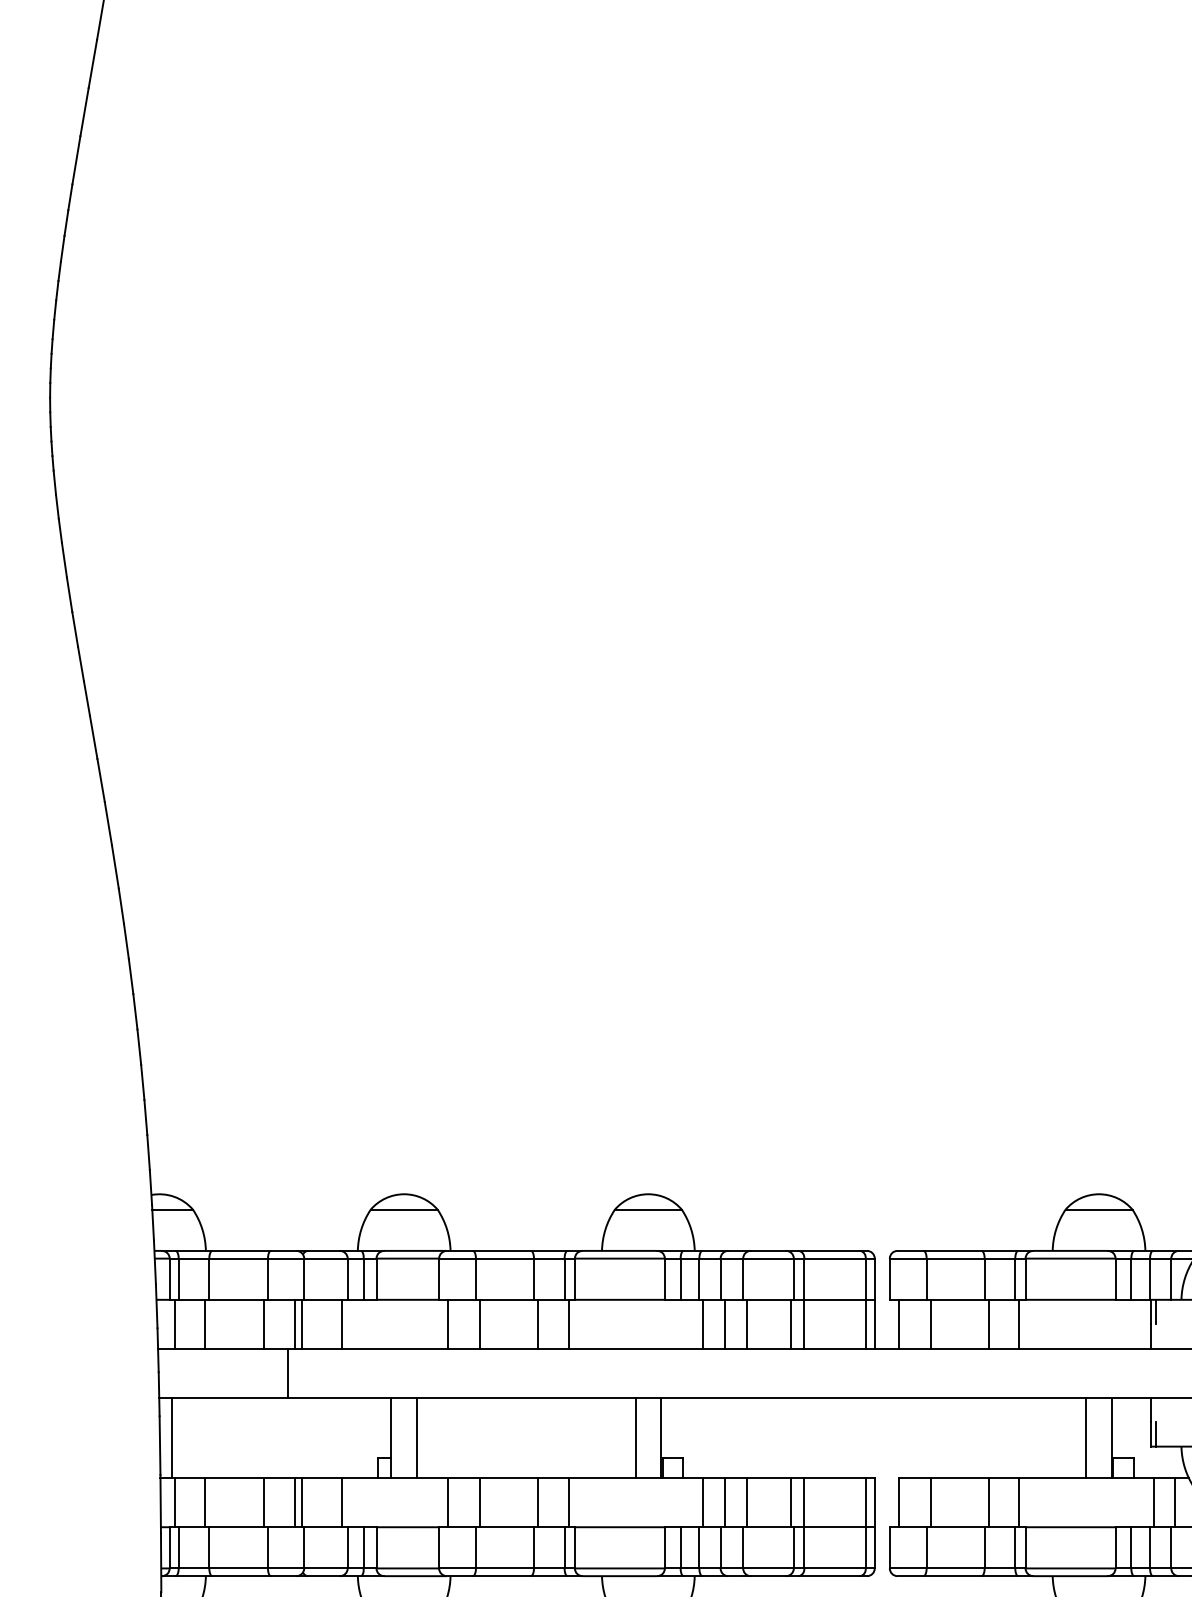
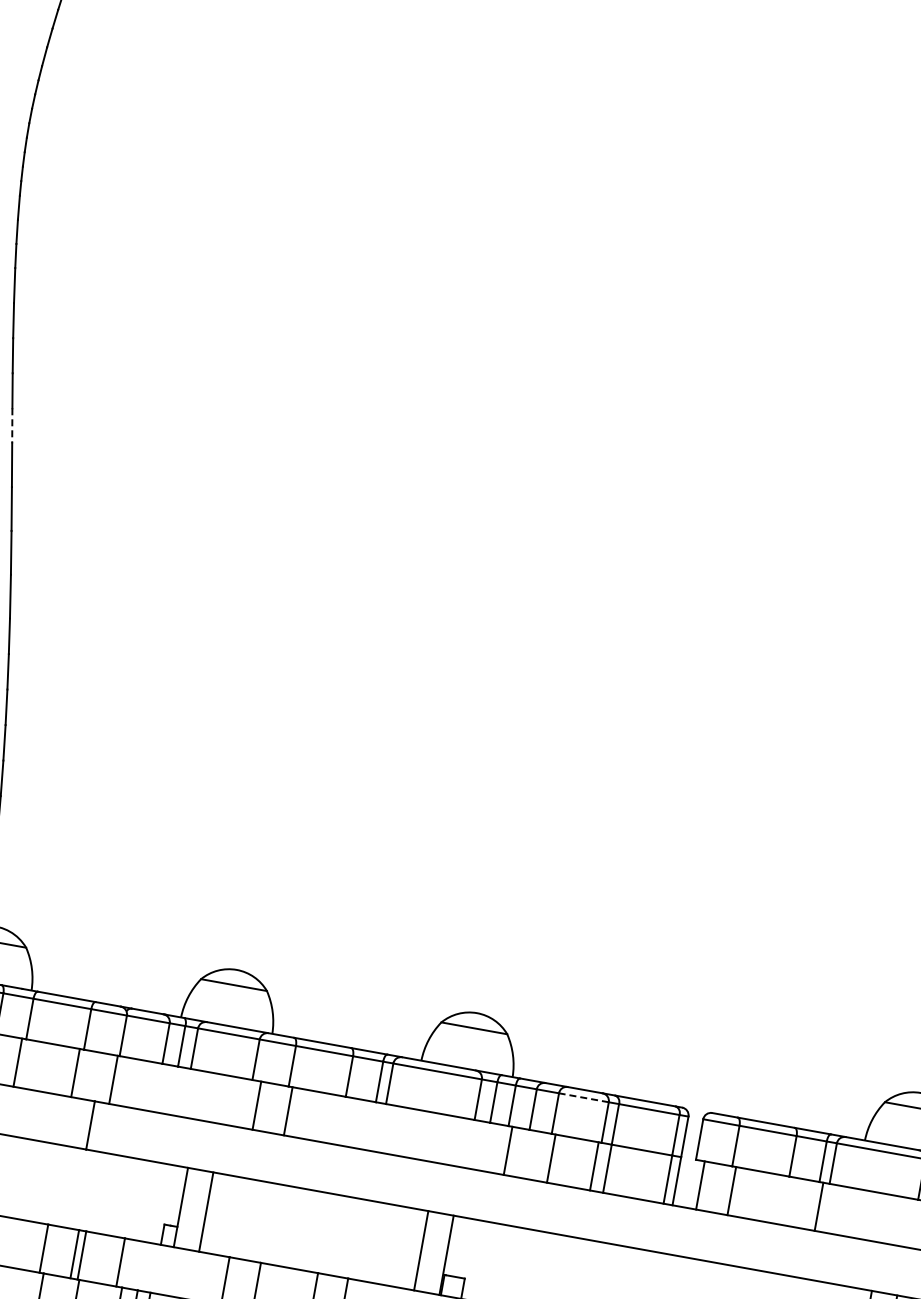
line: (86, 698) -> (11, 425), solid -> dashed
line: (768, 1258) -> (583, 1097), solid -> dashed
line: (295, 1323) -> (106, 1077), removed
line: (341, 1323) -> (152, 1086), removed
line: (537, 1323) -> (345, 1120), removed
line: (568, 1323) -> (375, 1126), removed
line: (724, 1323) -> (529, 1153), removed
line: (988, 1323) -> (788, 1200), removed

